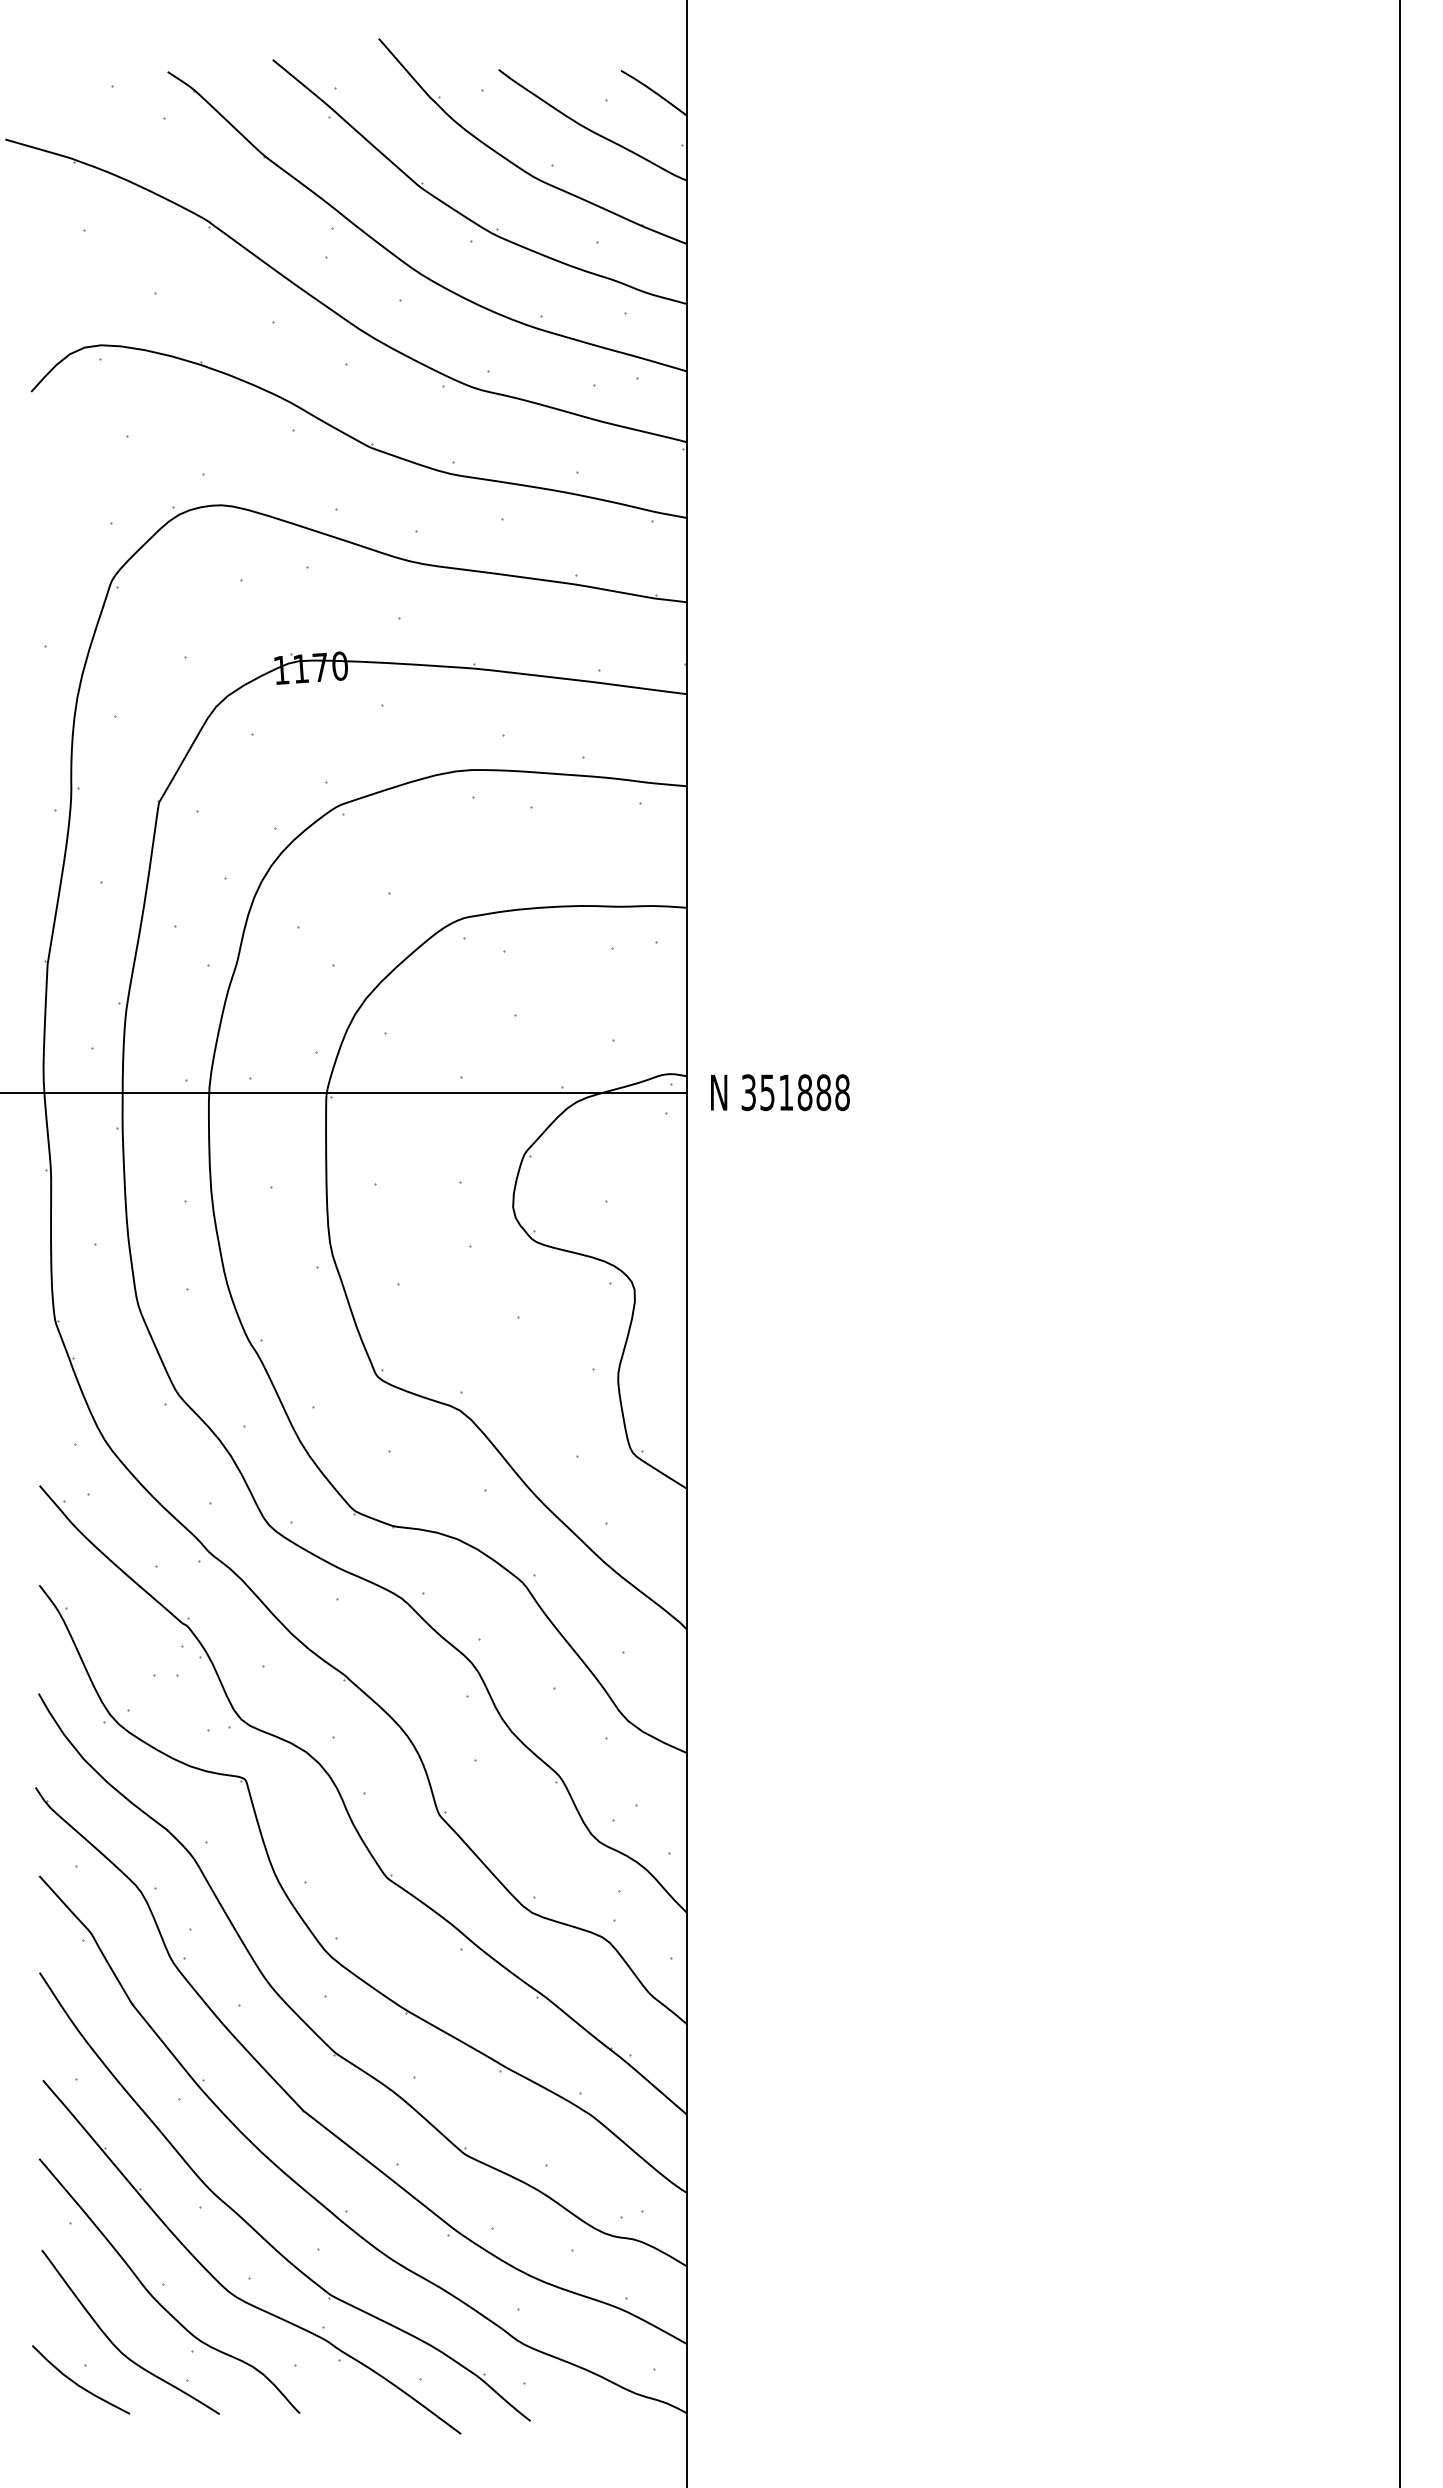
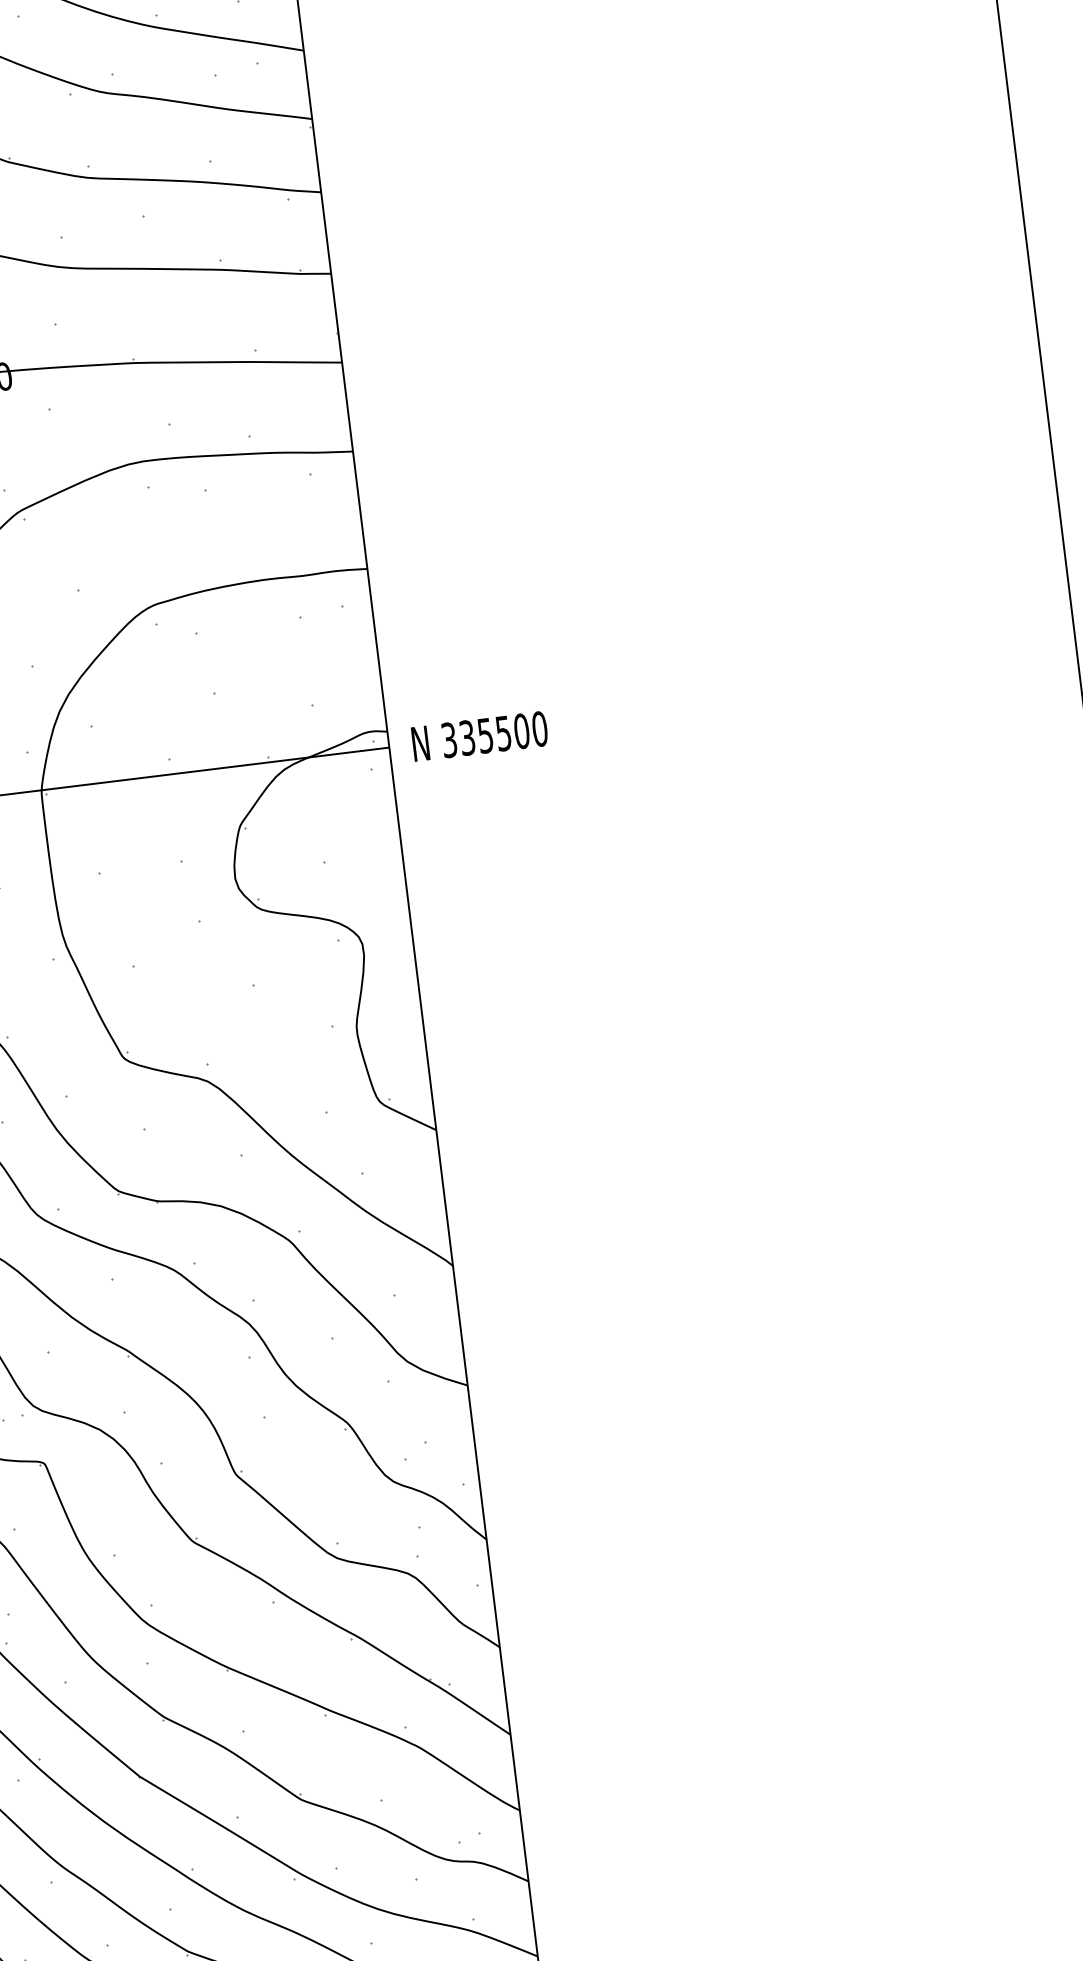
text: (805, 1092) -> (504, 733), 351888 -> 335500

